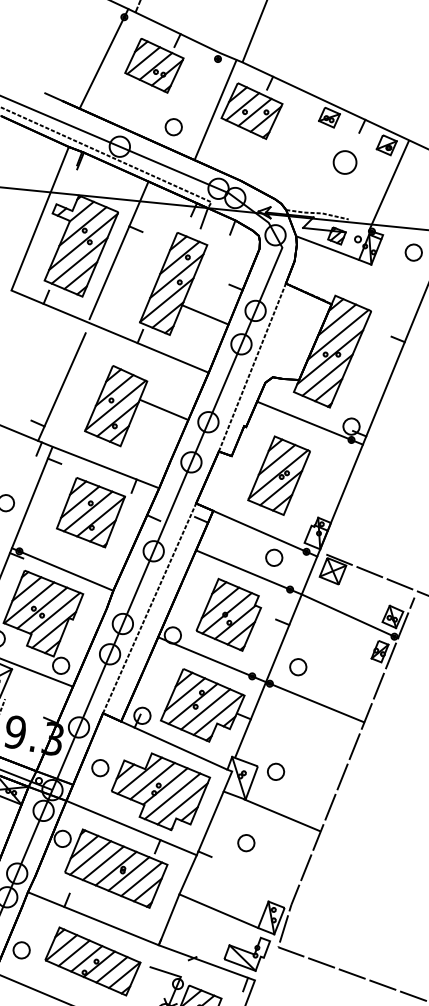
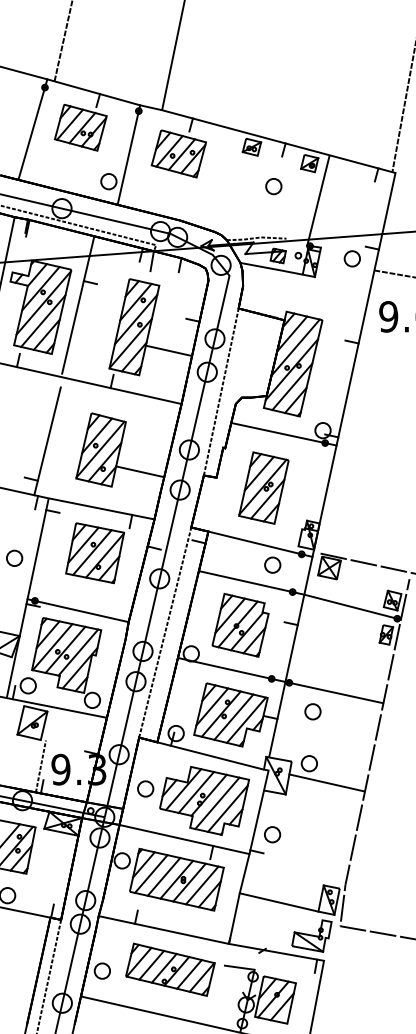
line: (215, 109) -> (128, 154), moved
part: (344, 162) -> (273, 186), size x0.71
line: (164, 409) -> (140, 471), moved
part: (297, 666) -> (312, 711), moved
line: (281, 814) -> (326, 782), moved
part: (246, 842) -> (272, 834), moved

